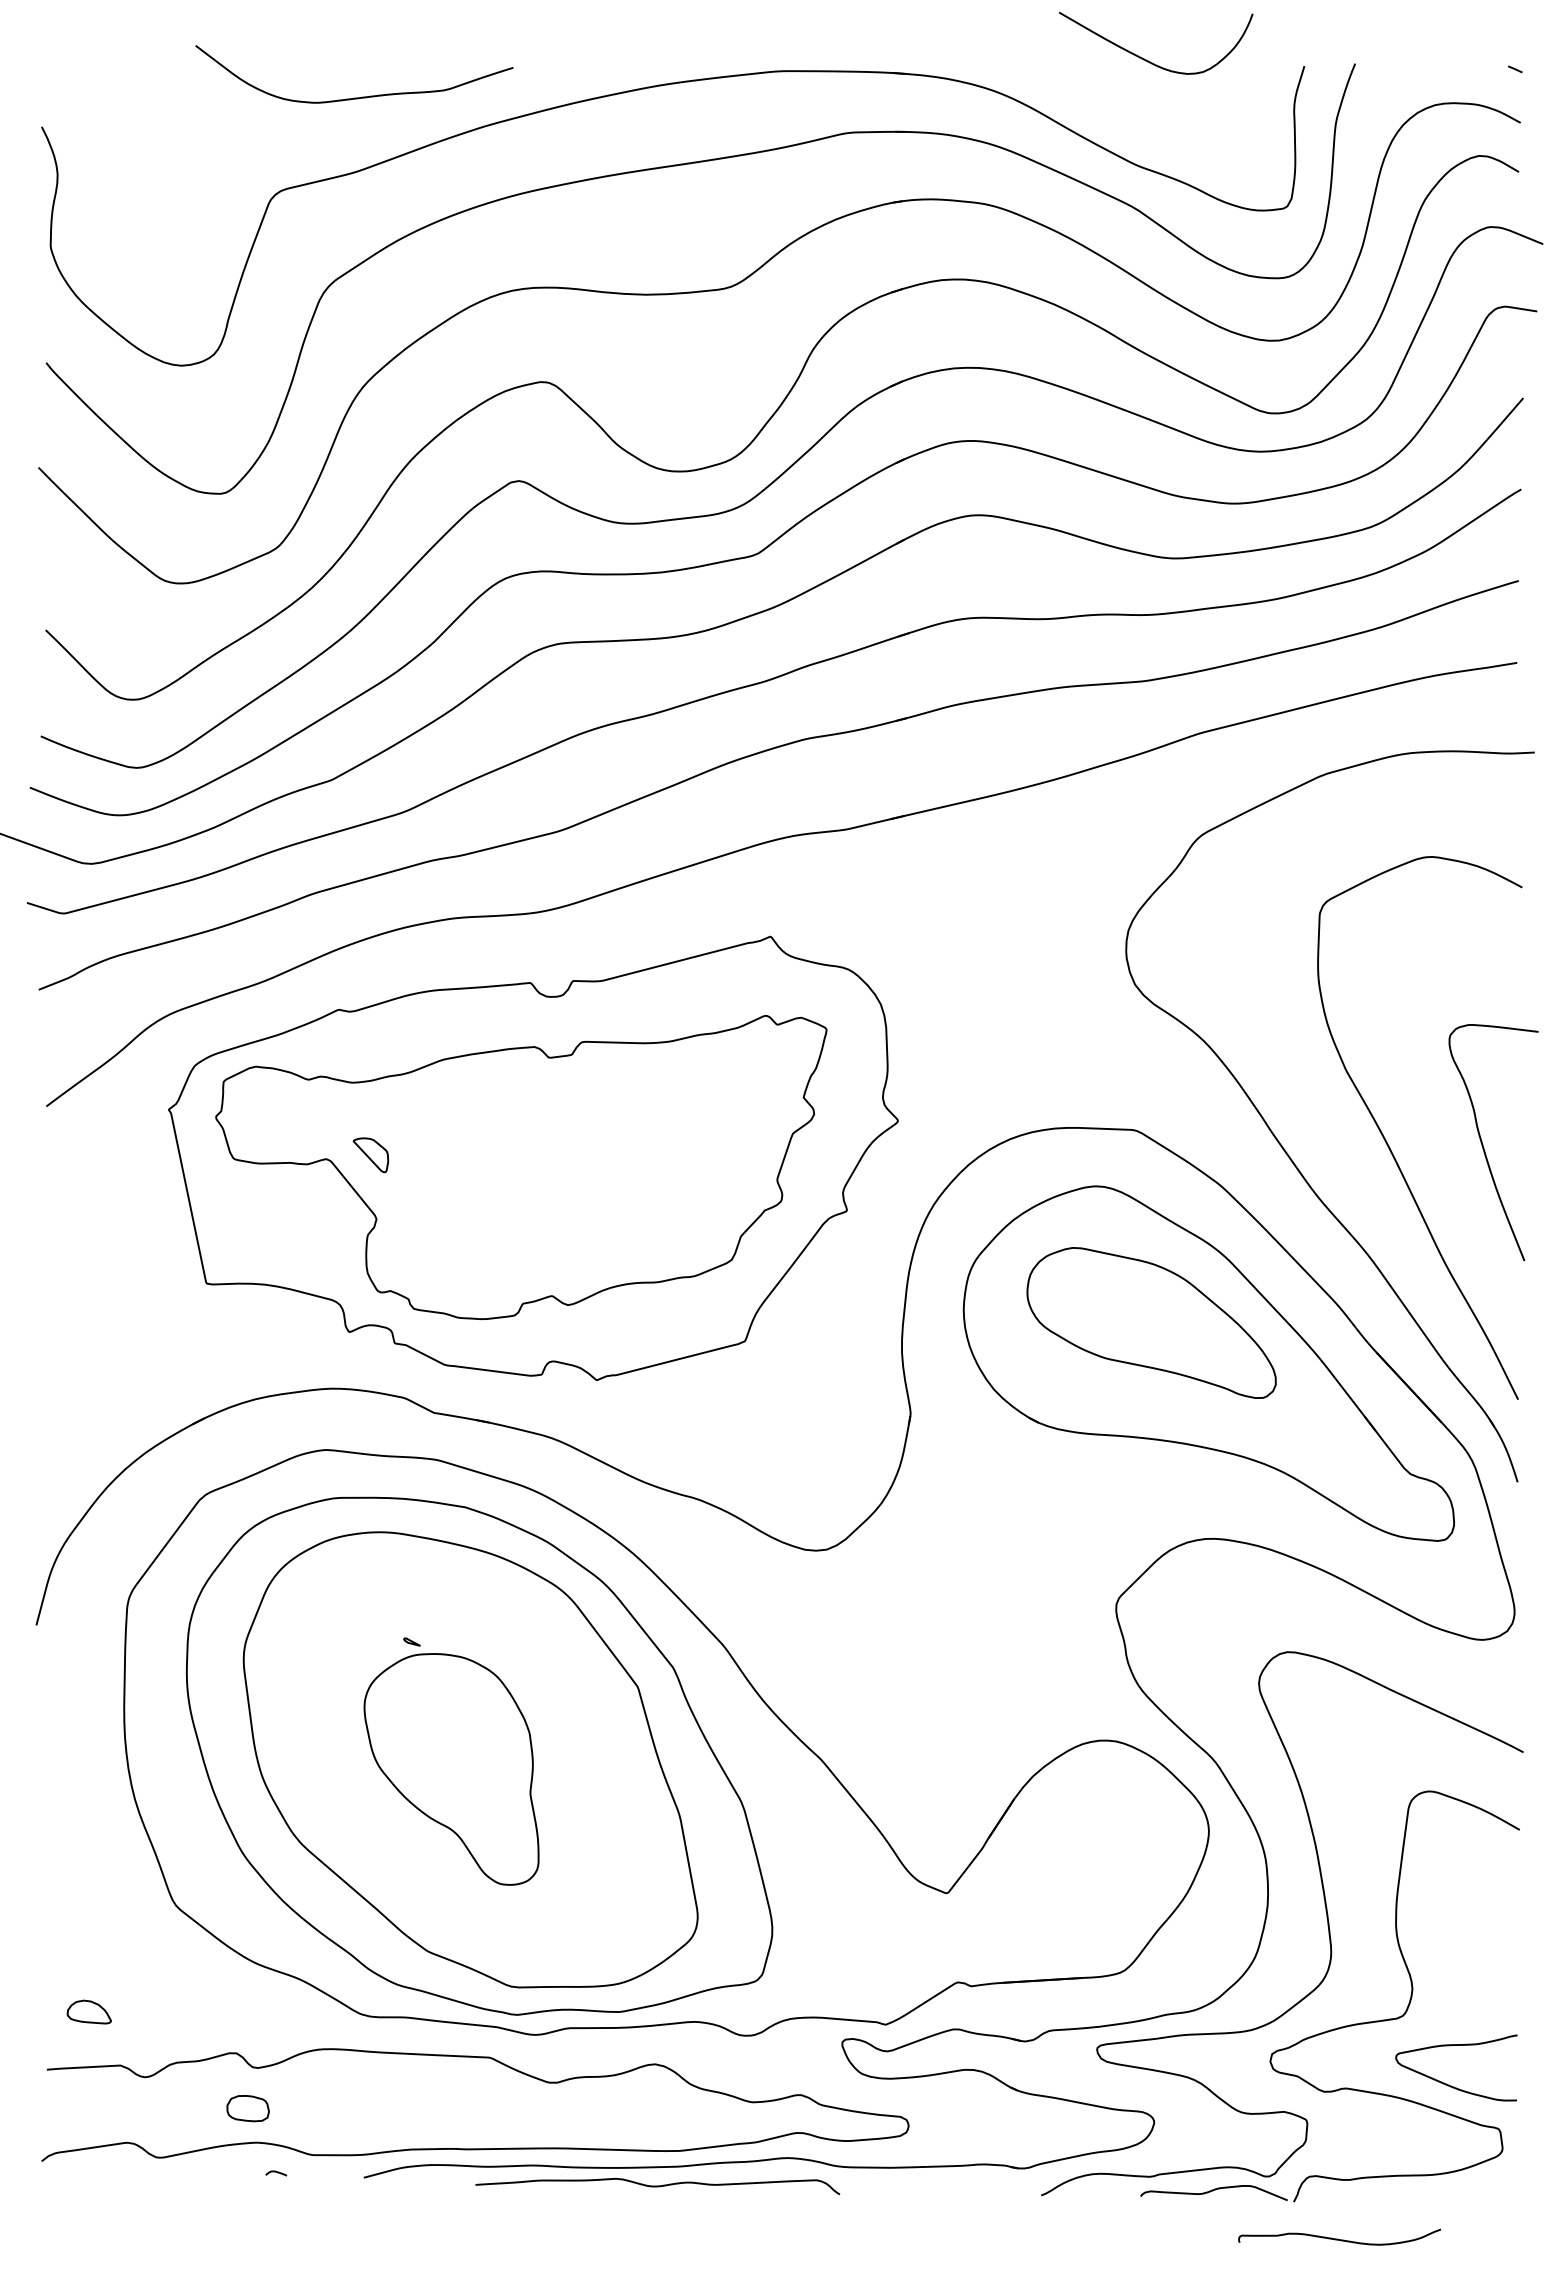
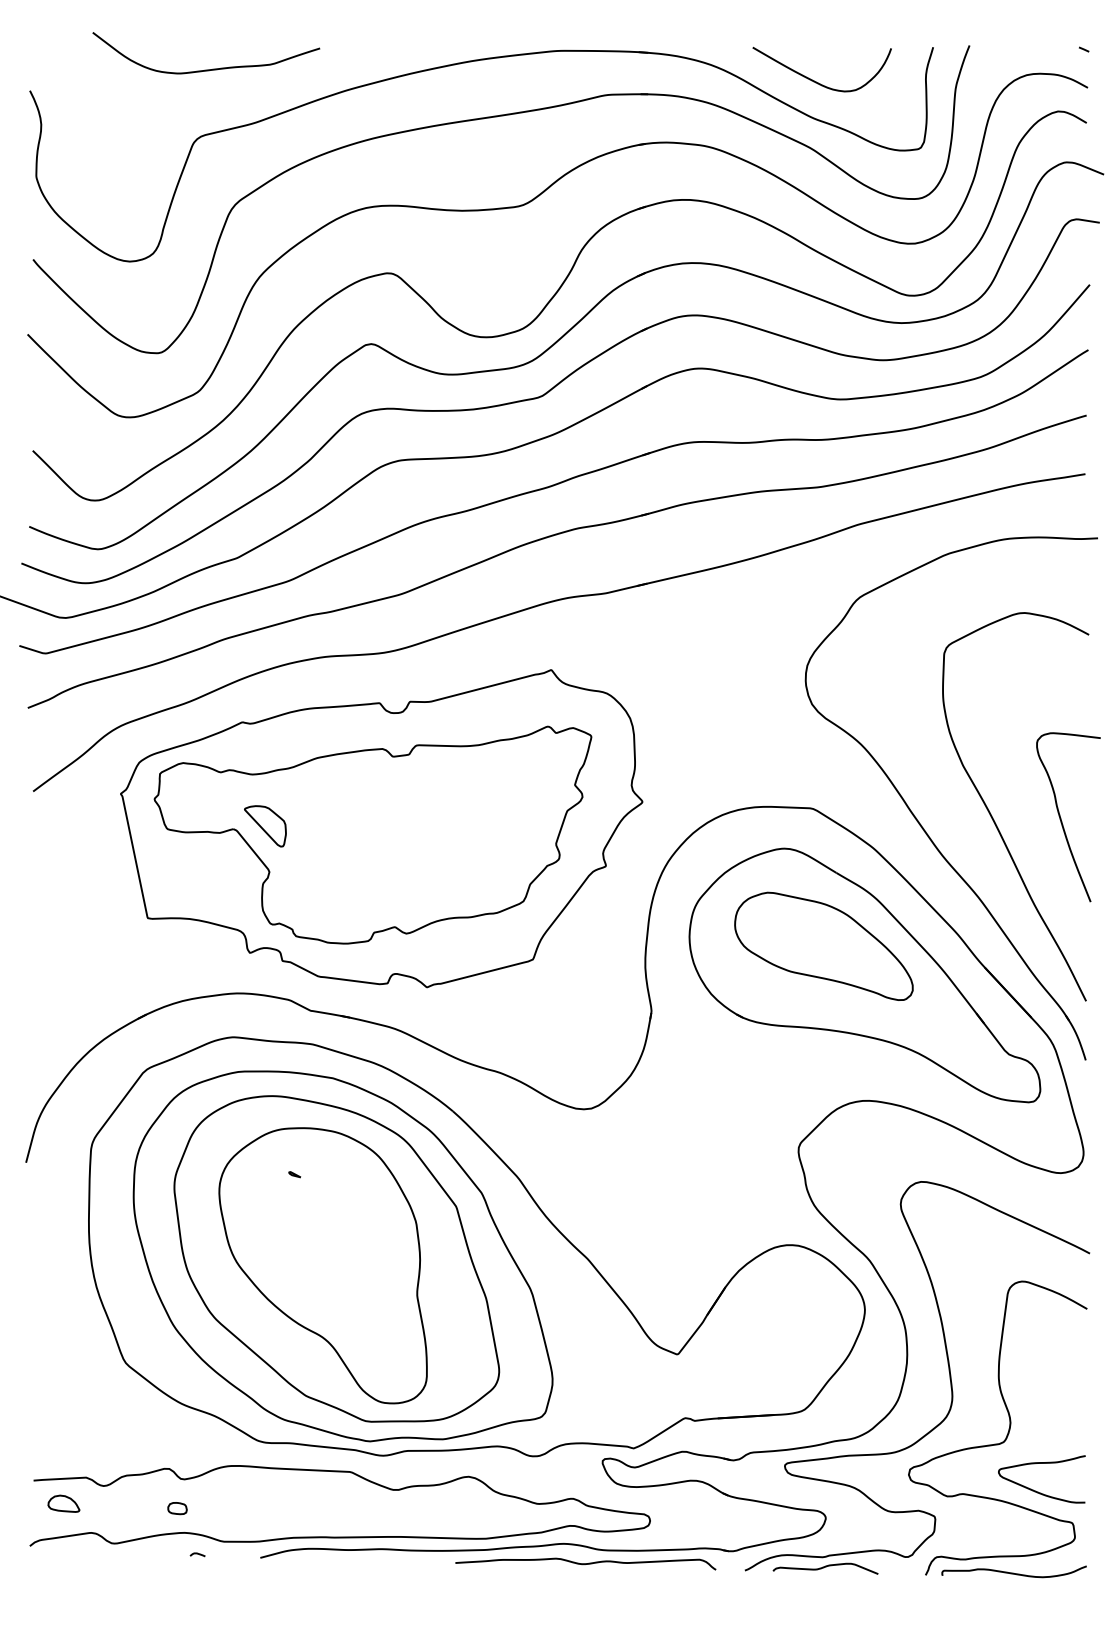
curve: (1148, 60) -> (816, 81), moved
curve: (354, 97) -> (206, 69), moved
part: (370, 1155) -> (265, 826), size x1.67
part: (451, 1769) -> (323, 1265), size x1.67
part: (88, 2011) -> (63, 1503), moved
part: (247, 2108) -> (177, 1508), size x0.62
curve: (657, 2186) -> (585, 1564), moved
curve: (1213, 2191) -> (825, 1567), moved
curve: (1338, 2238) -> (1013, 1572), moved

